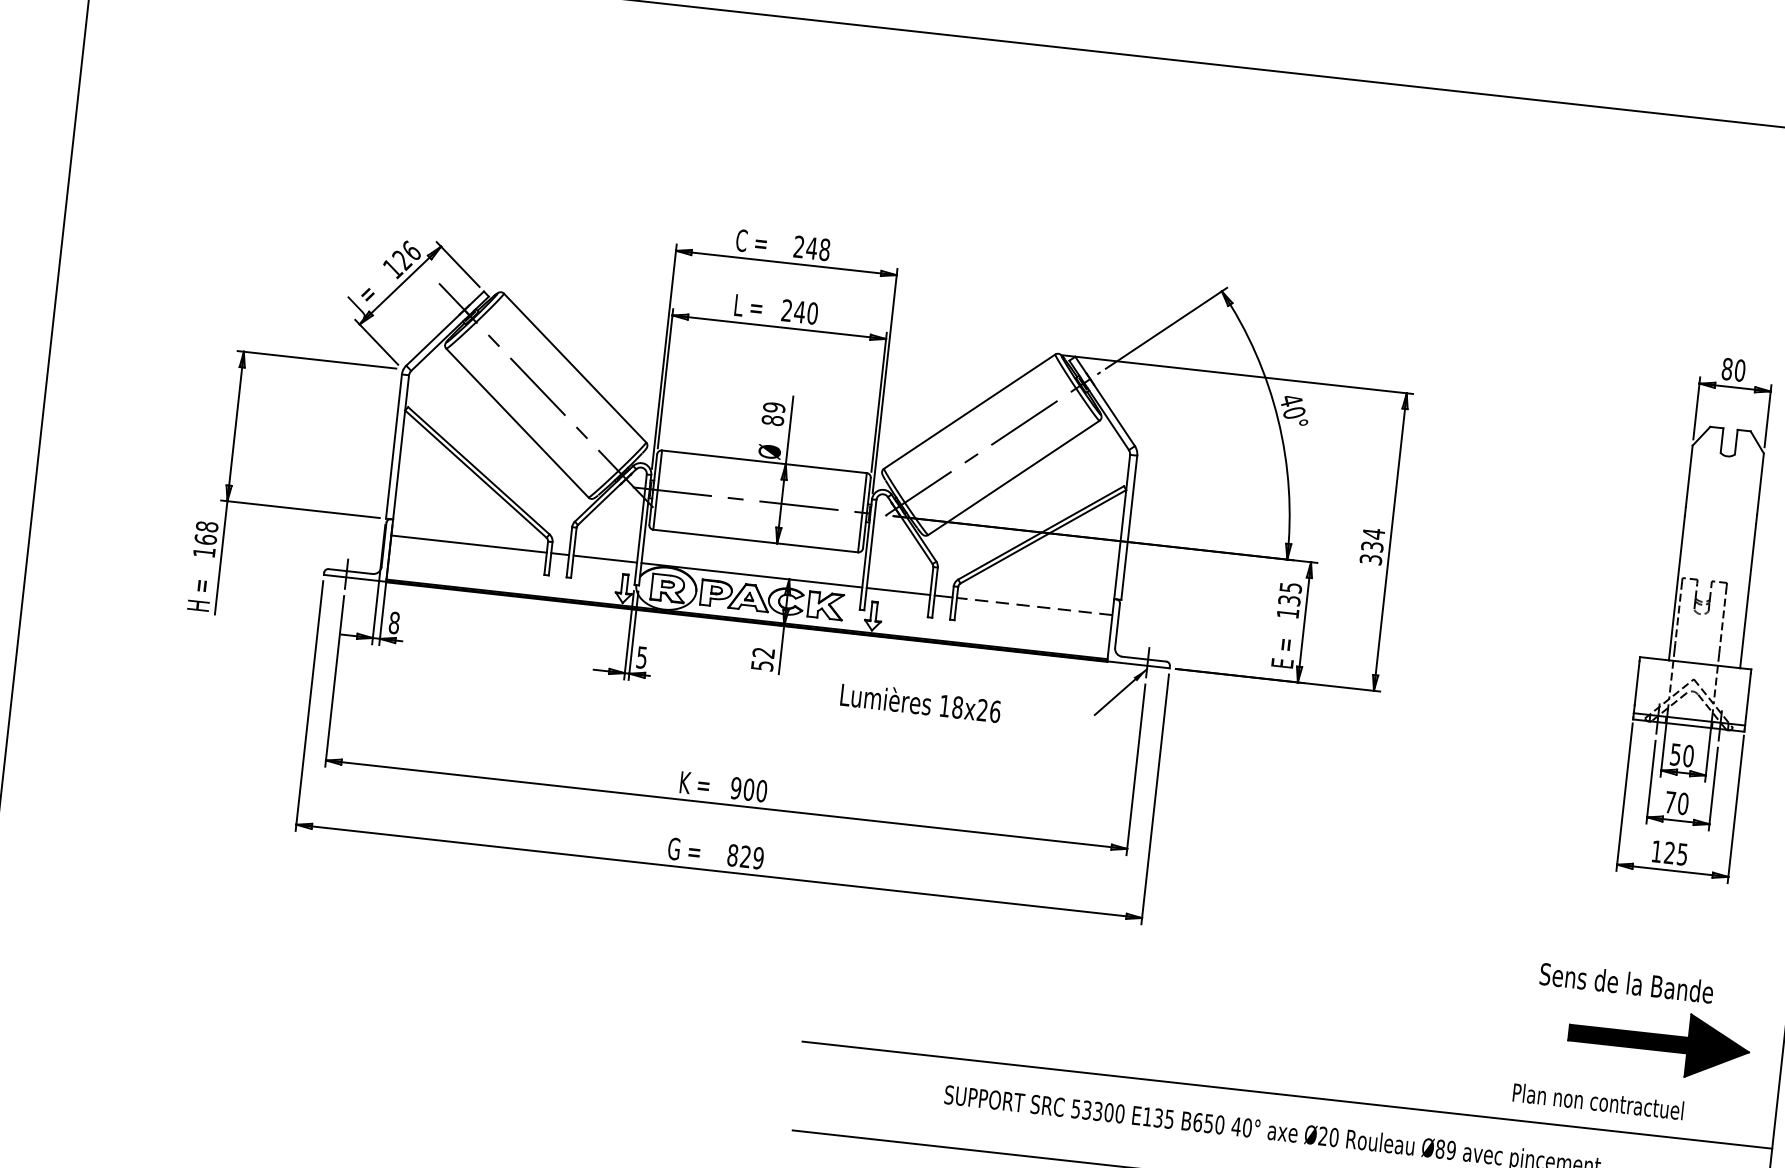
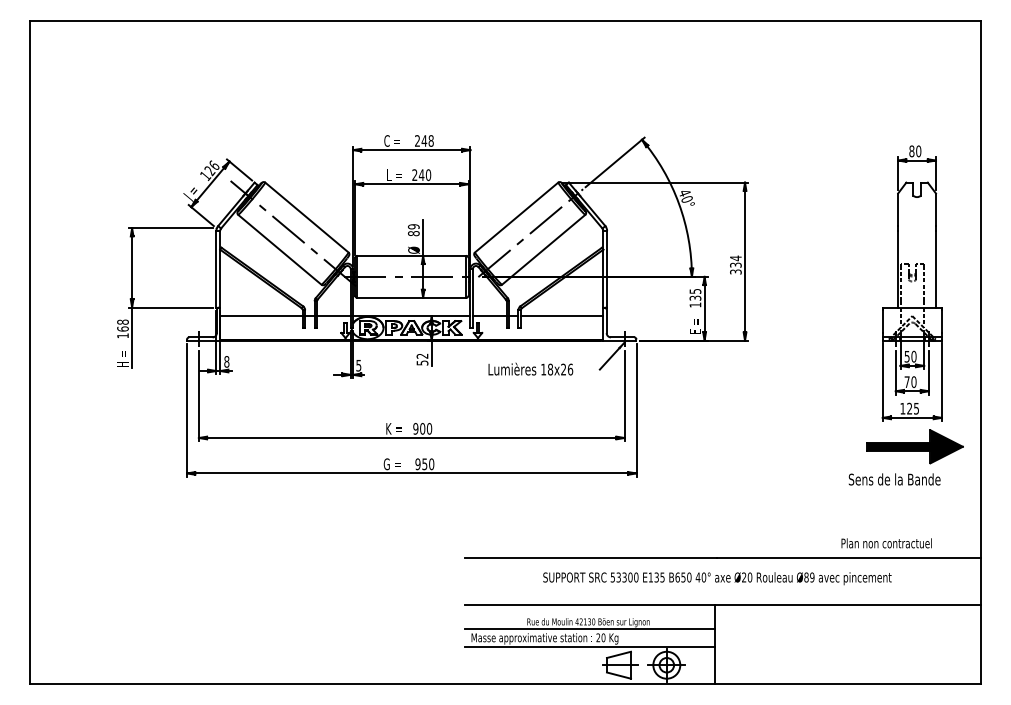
line: (1033, 607) -> (561, 316), dashed -> solid
text: (920, 701) -> (530, 368), moved
text: (745, 857) -> (424, 464), 829 -> 950
part: (1657, 1041) -> (914, 446), moved

